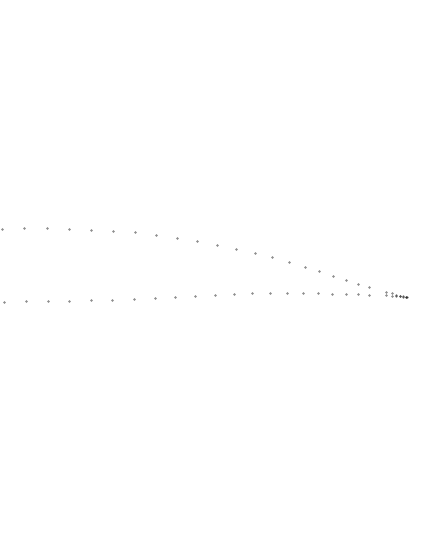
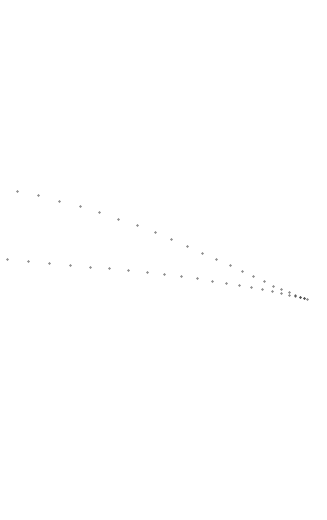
part: (396, 294) -> (289, 292), size x1.67

